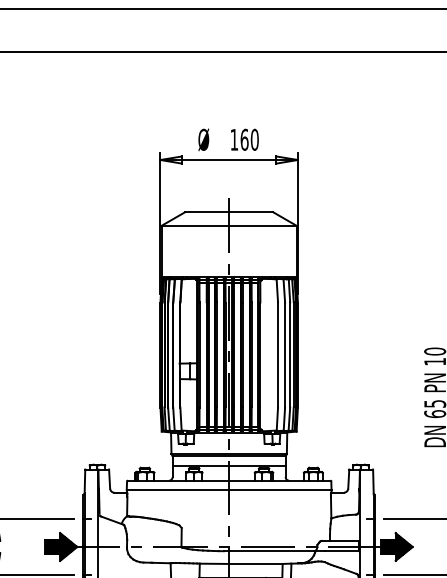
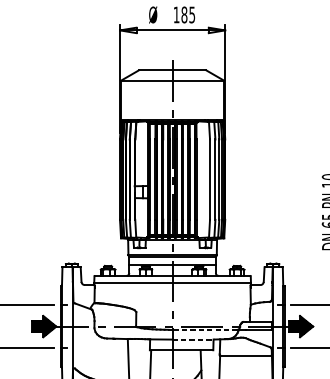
text: (249, 139) -> (188, 14), 160 -> 185
line: (271, 551) -> (205, 330), solid -> dashed
line: (255, 563) -> (192, 339), solid -> dashed

